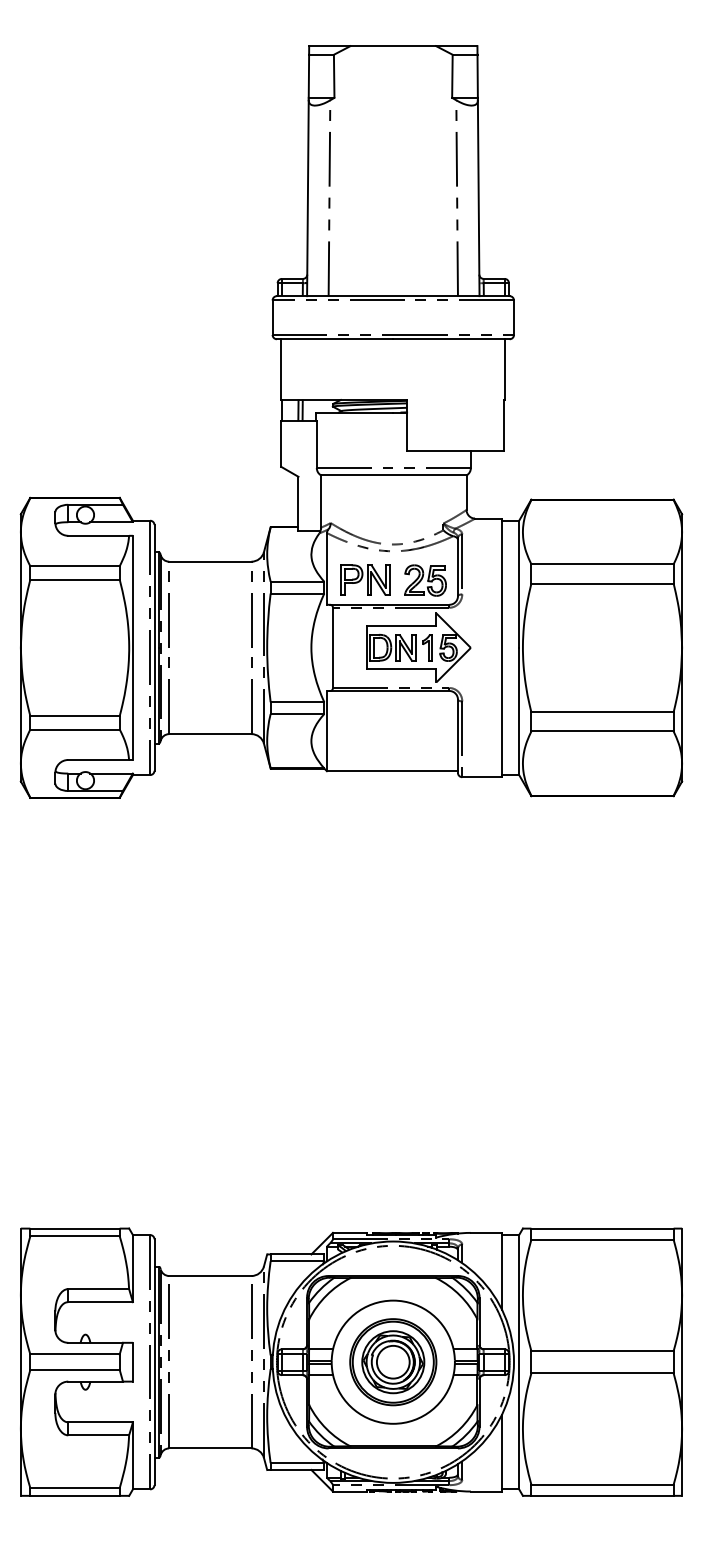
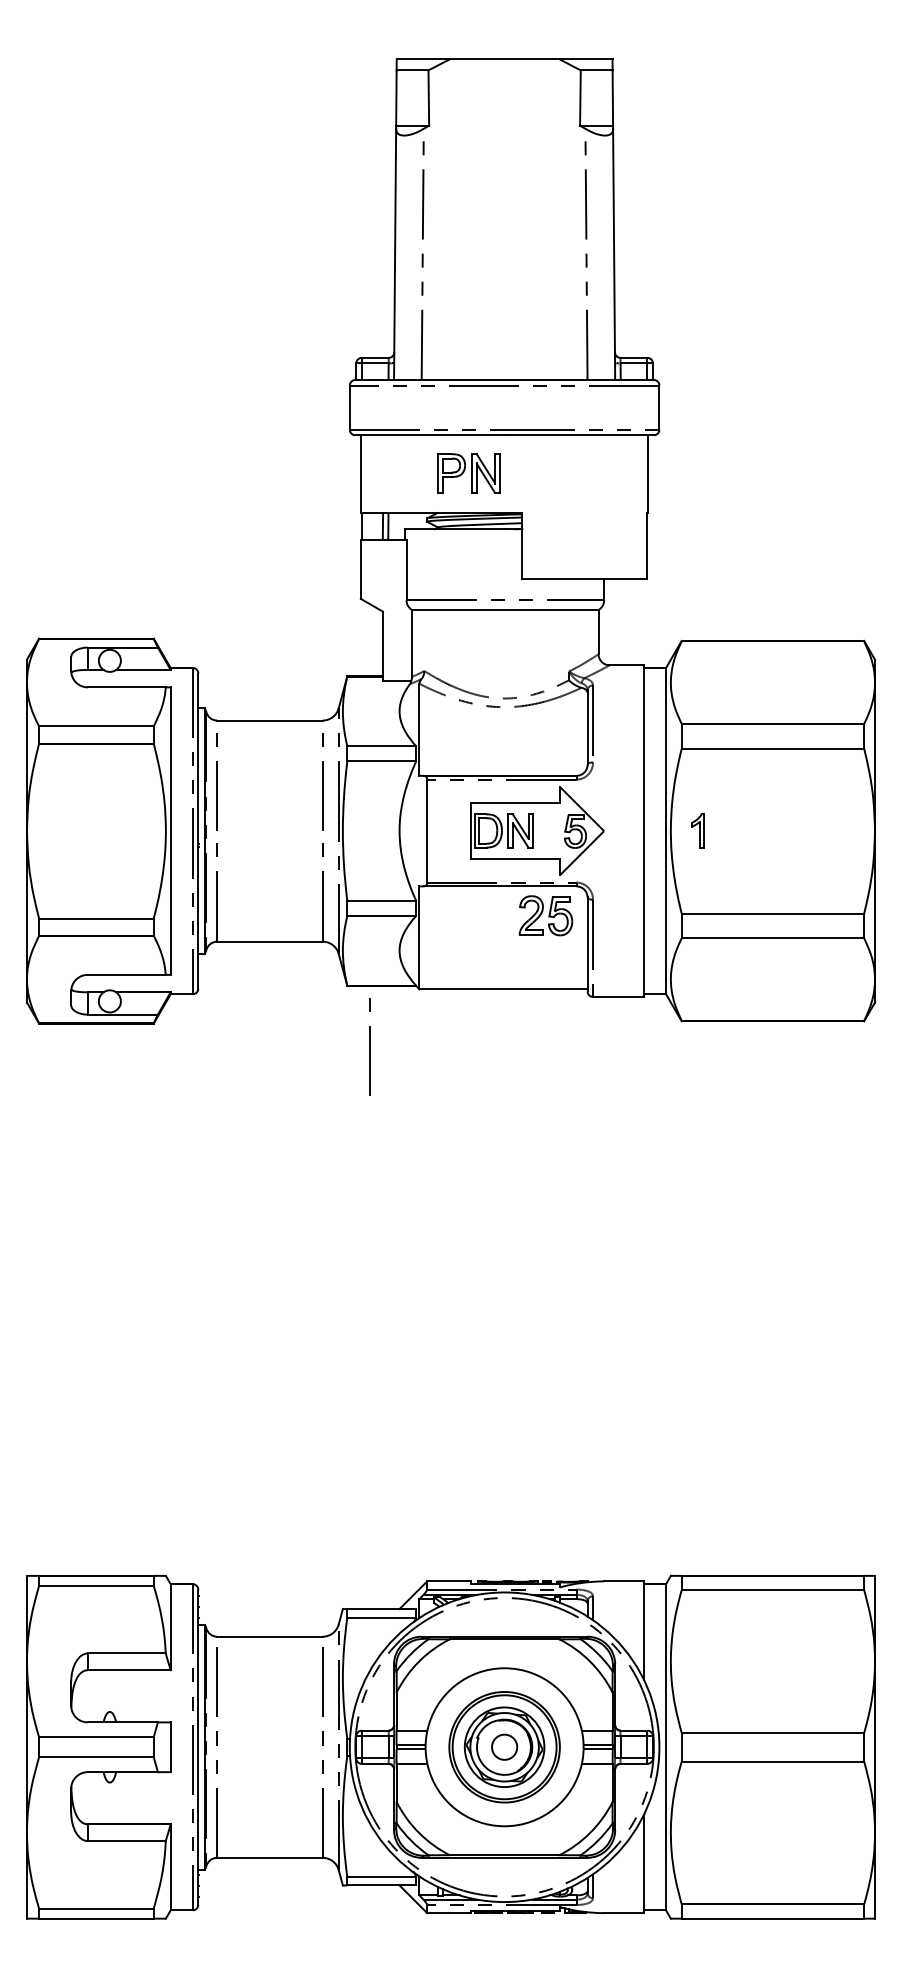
part: (365, 580) -> (468, 473), moved
part: (425, 580) -> (545, 915), moved
part: (426, 647) -> (697, 830), moved
line: (287, 815) -> (369, 1046), added
circle: (393, 1362) -> (504, 1747), size x0.6

